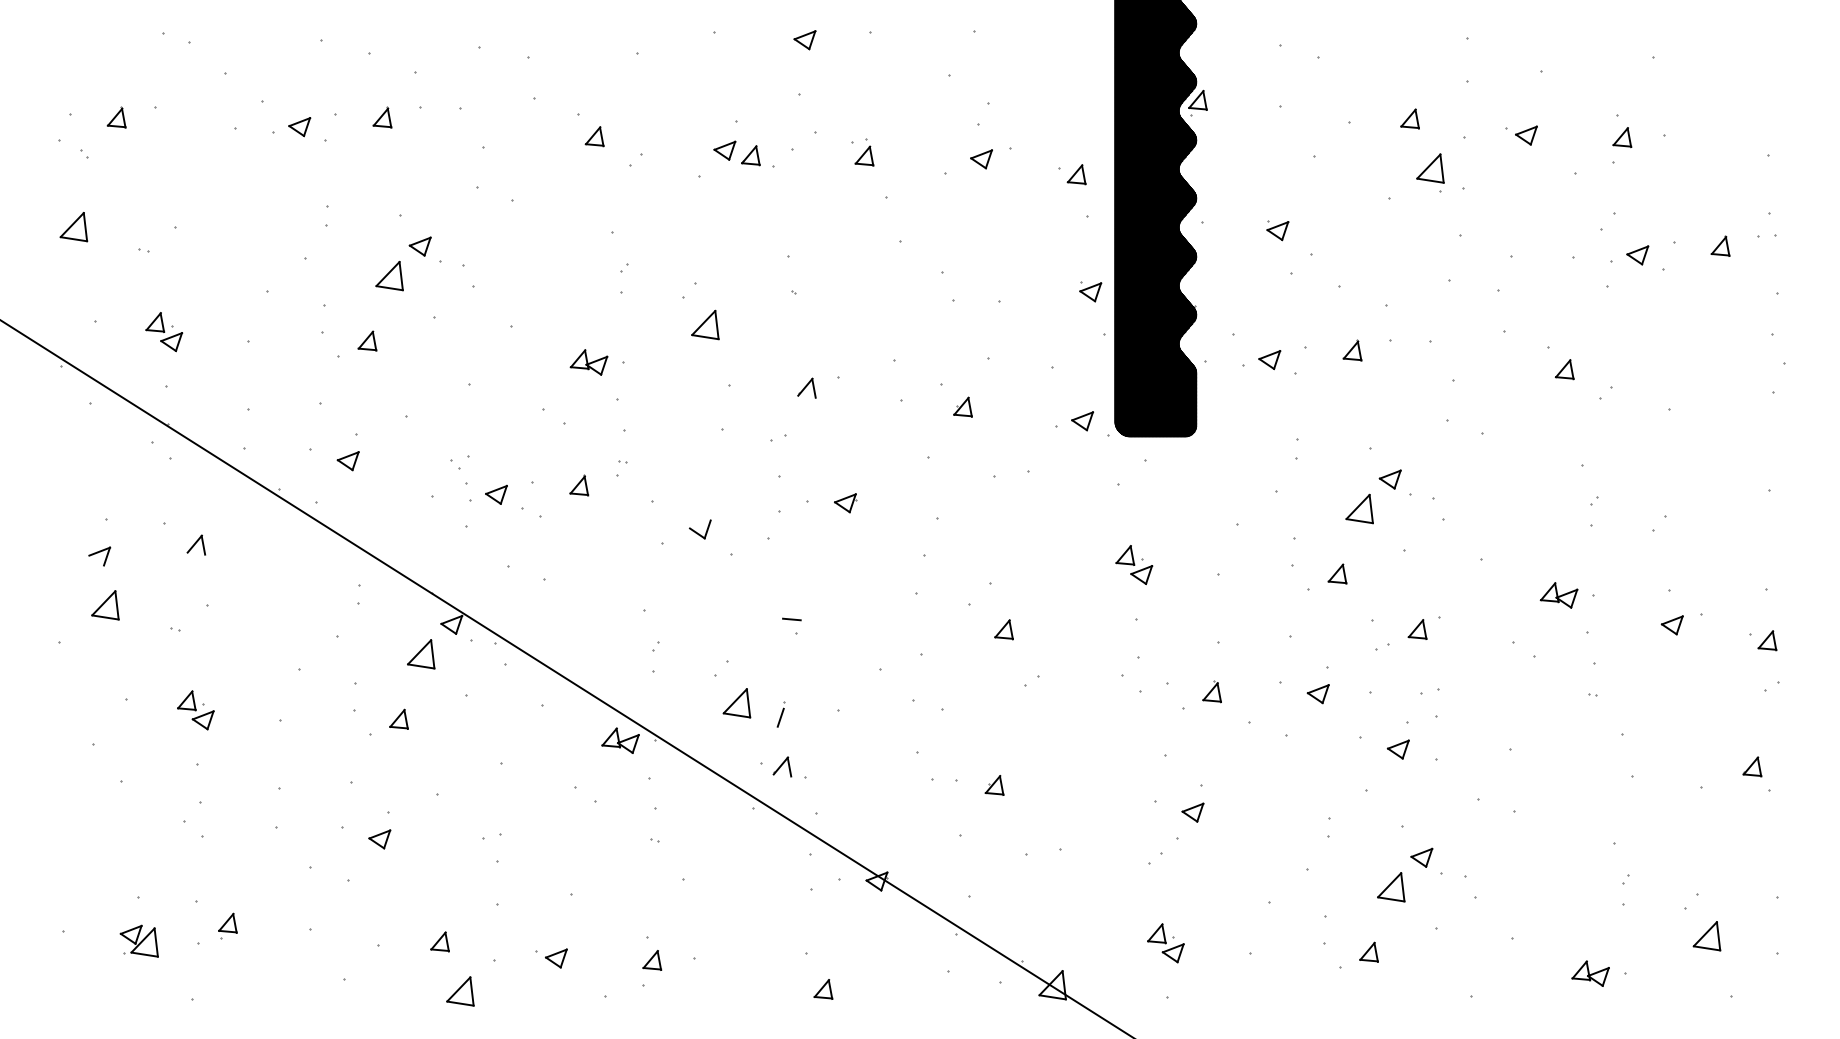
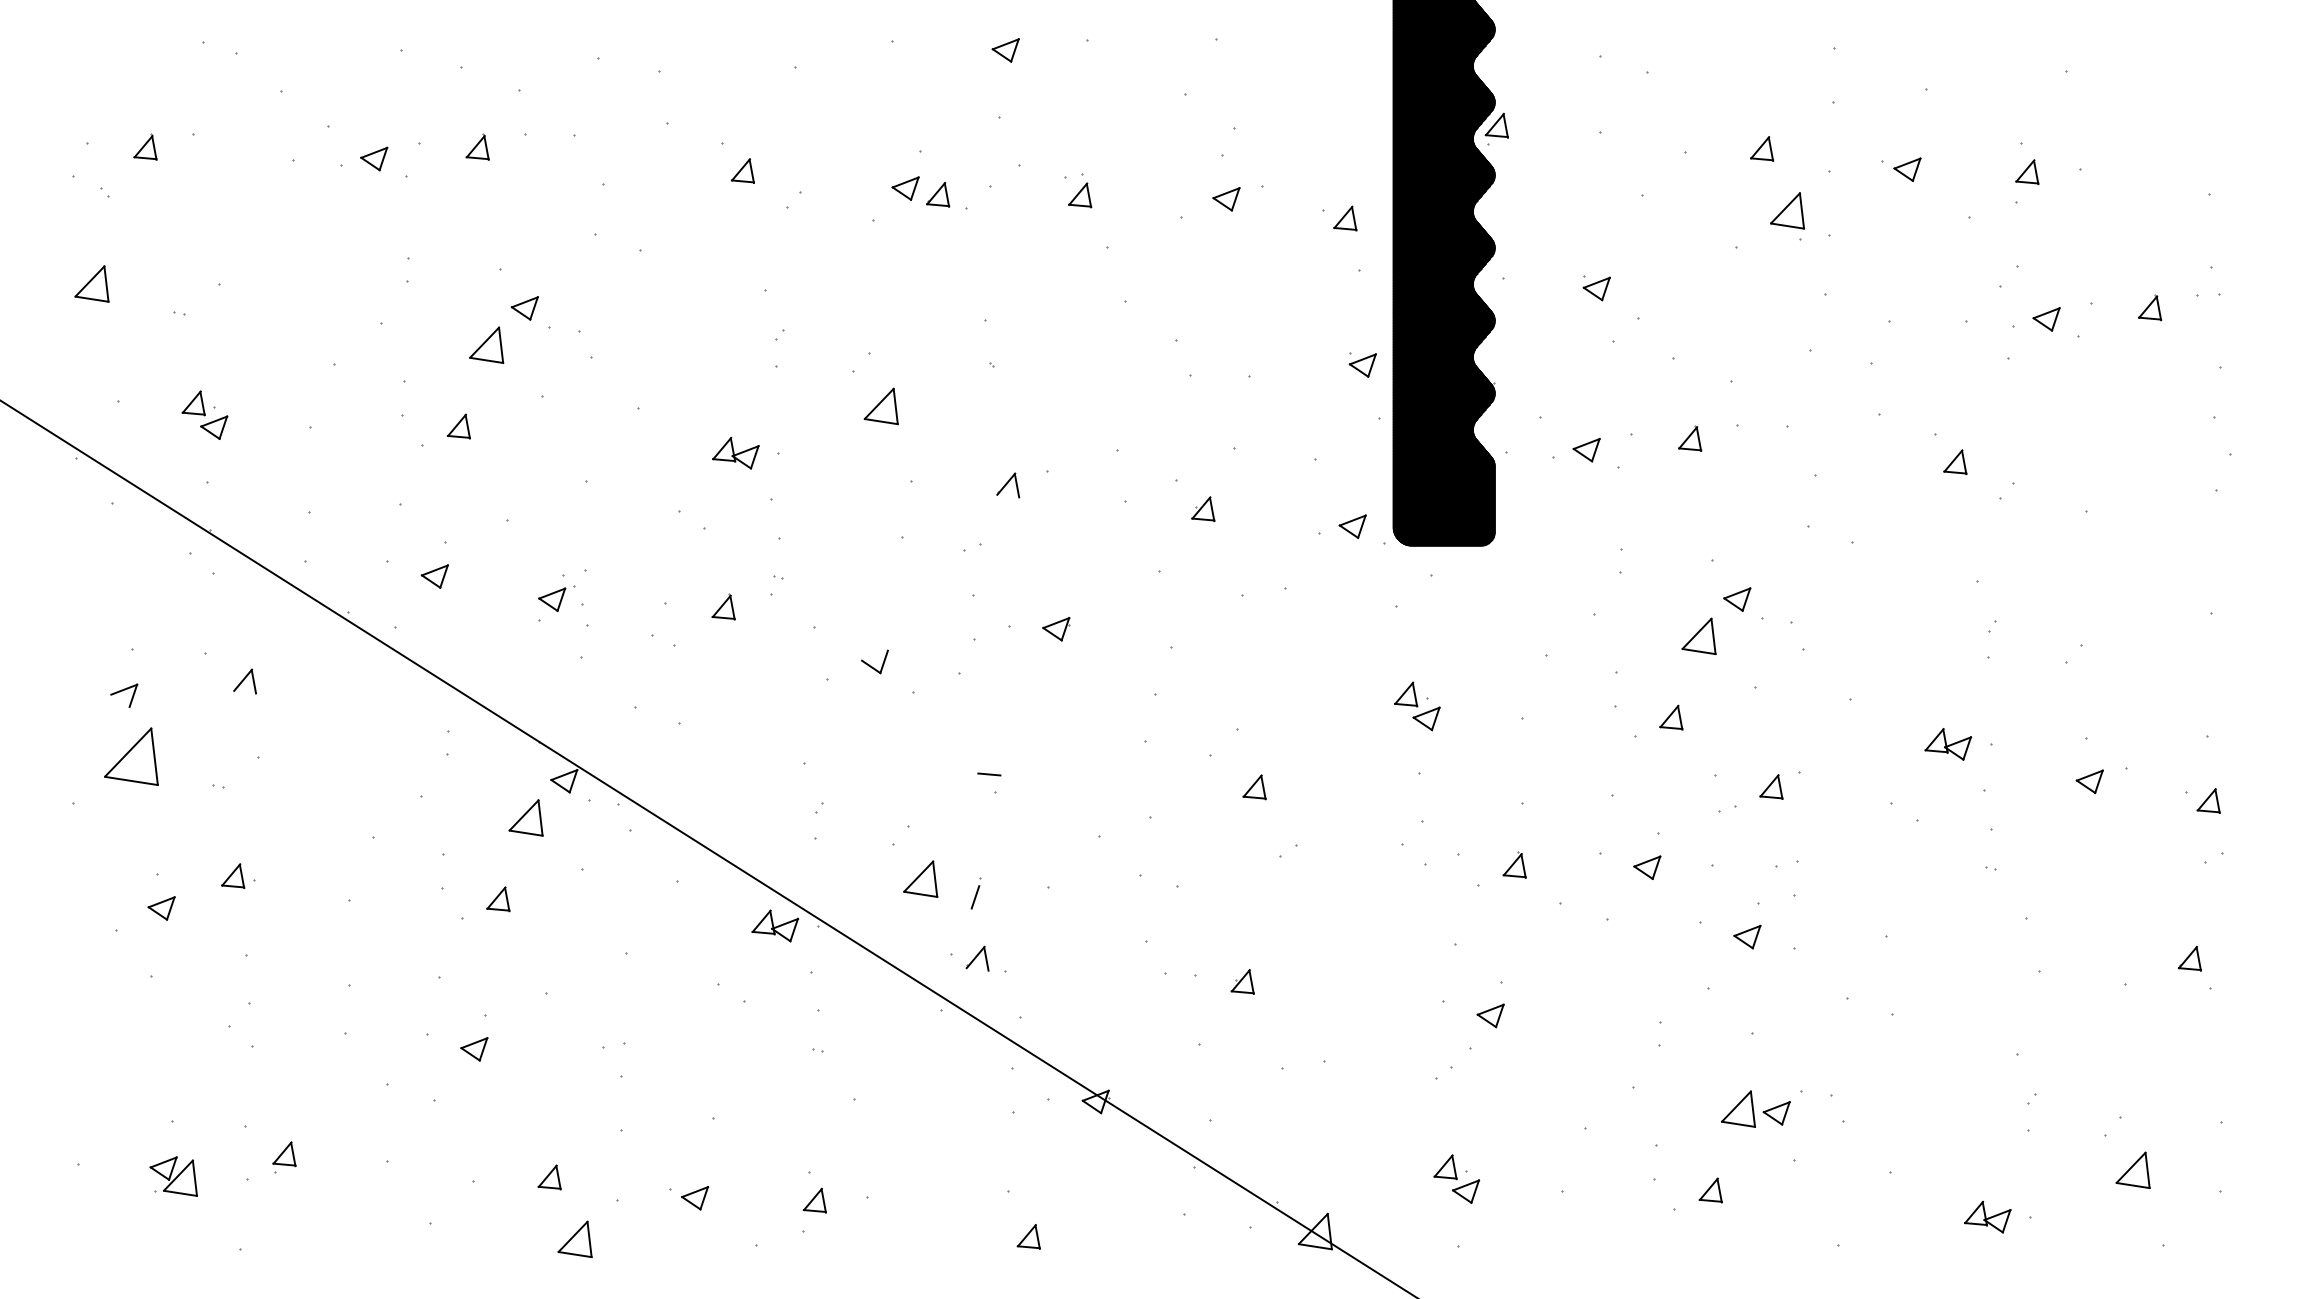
part: (496, 494) -> (552, 599), moved
part: (105, 605) -> (131, 756), size x1.6
part: (203, 720) -> (161, 908), moved
part: (1421, 857) -> (1776, 1113), moved

